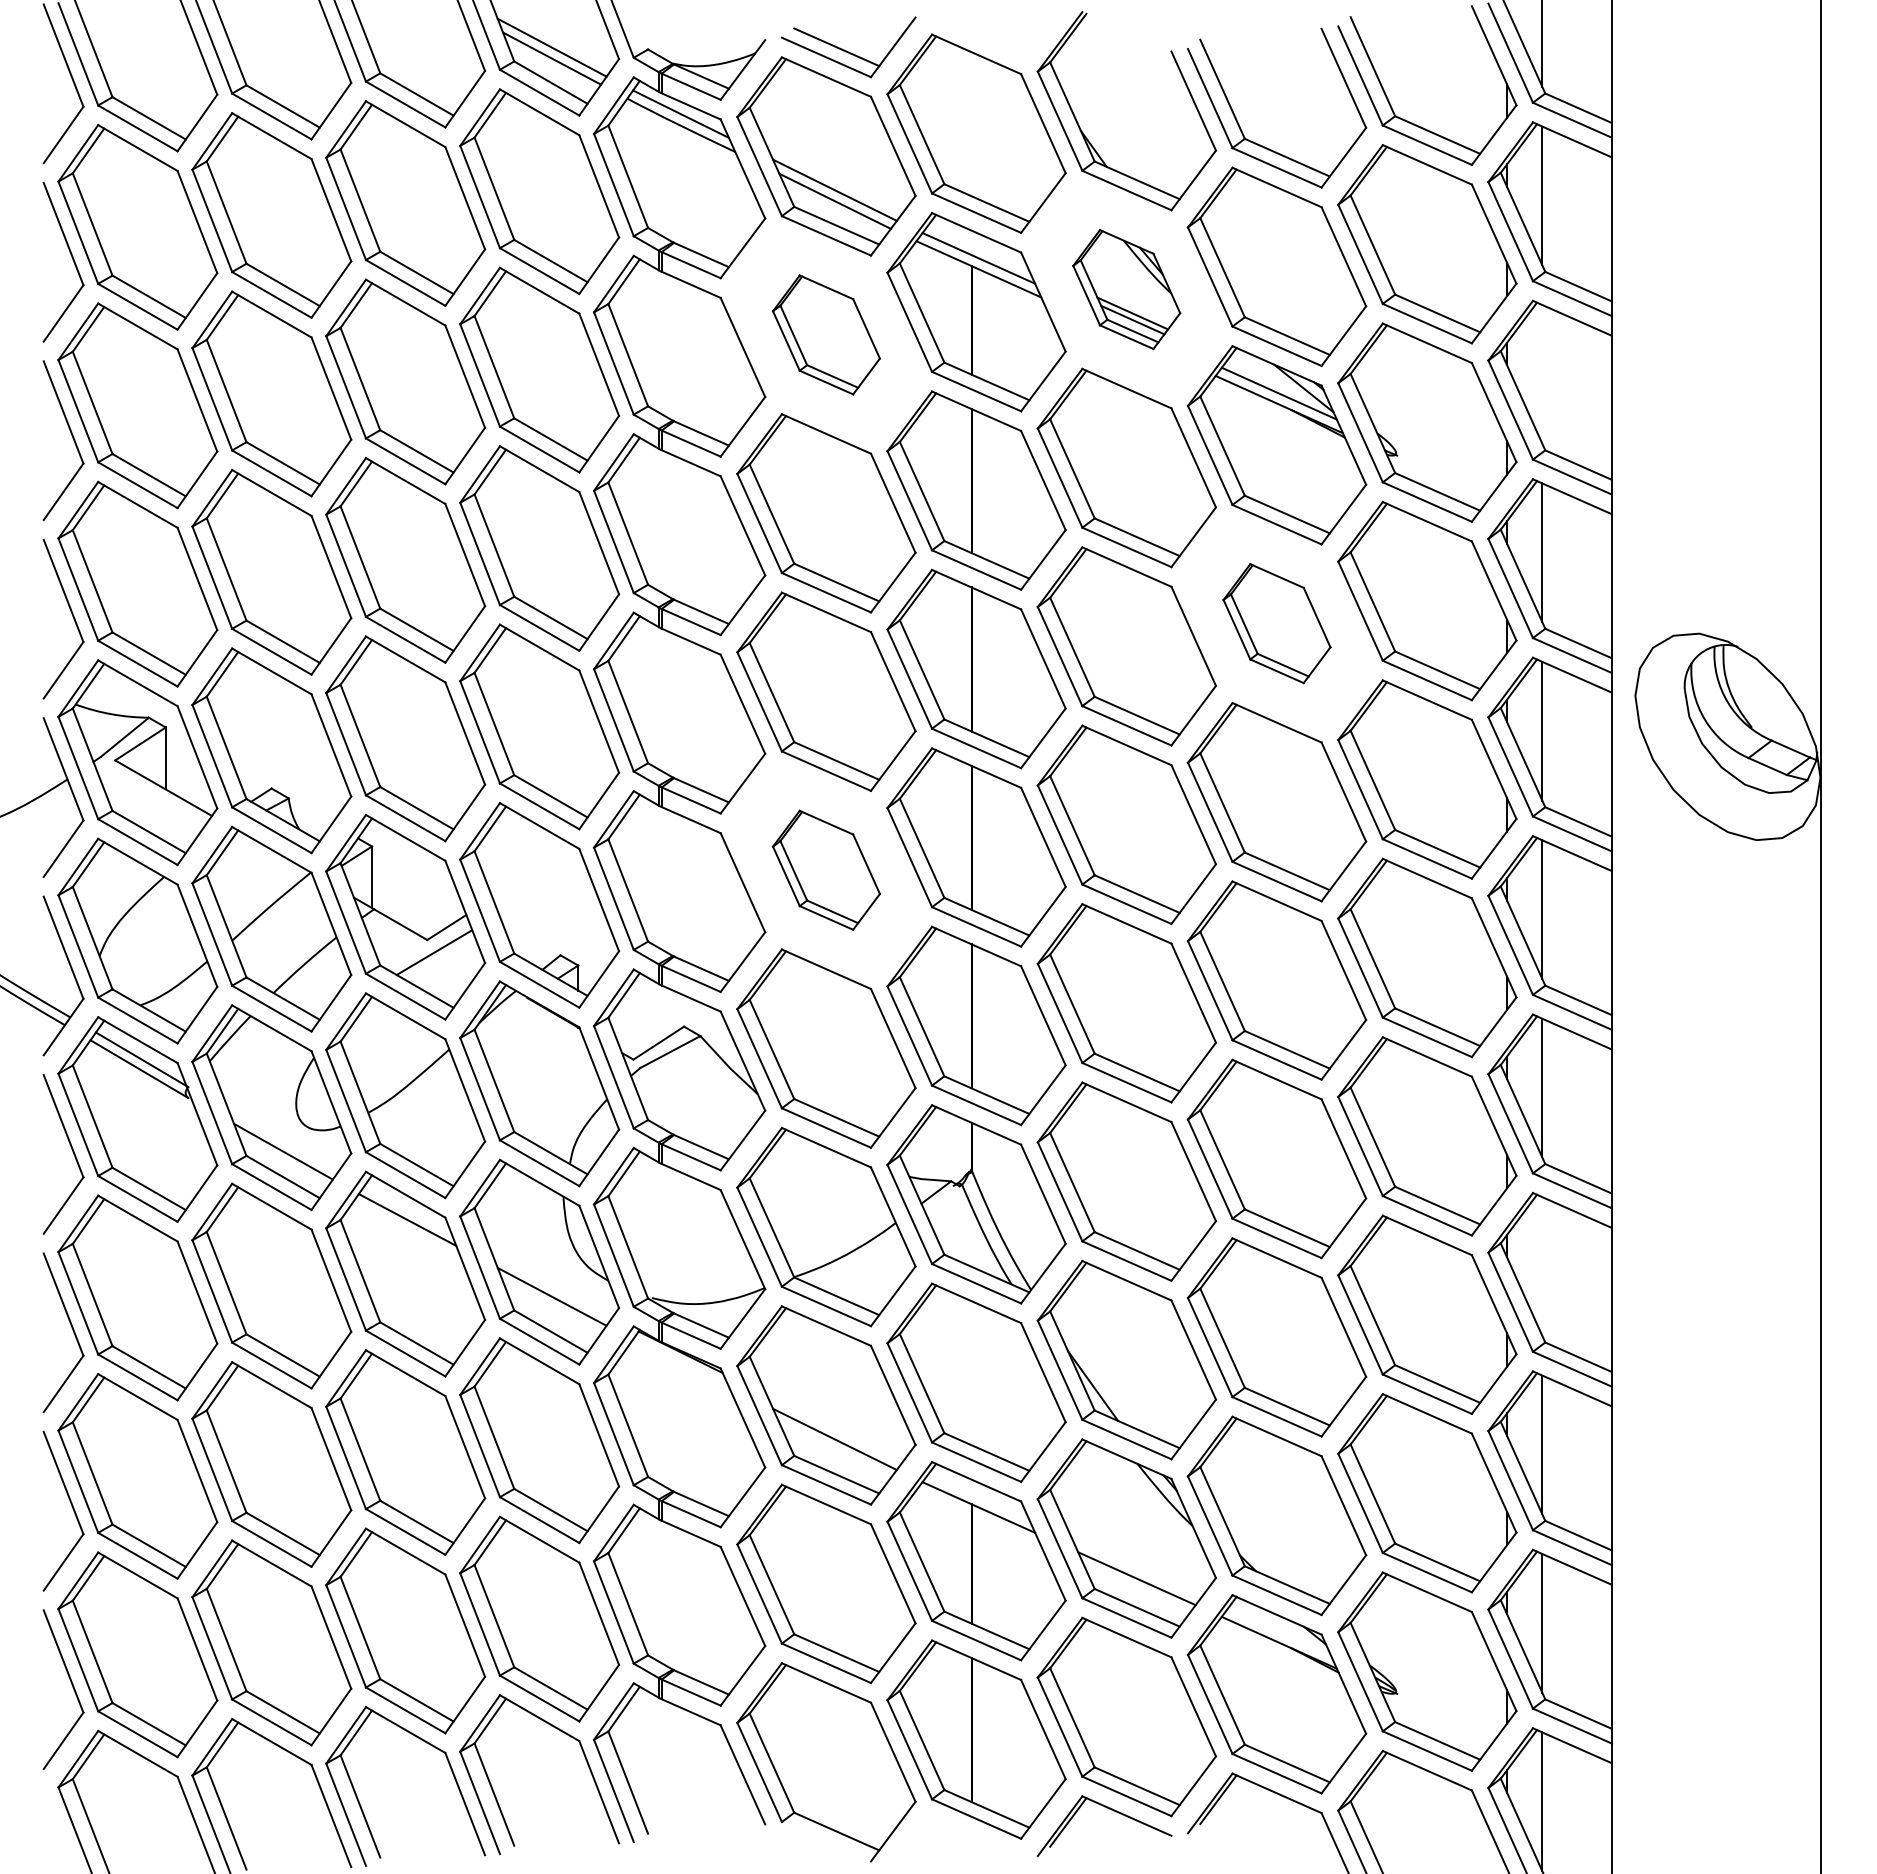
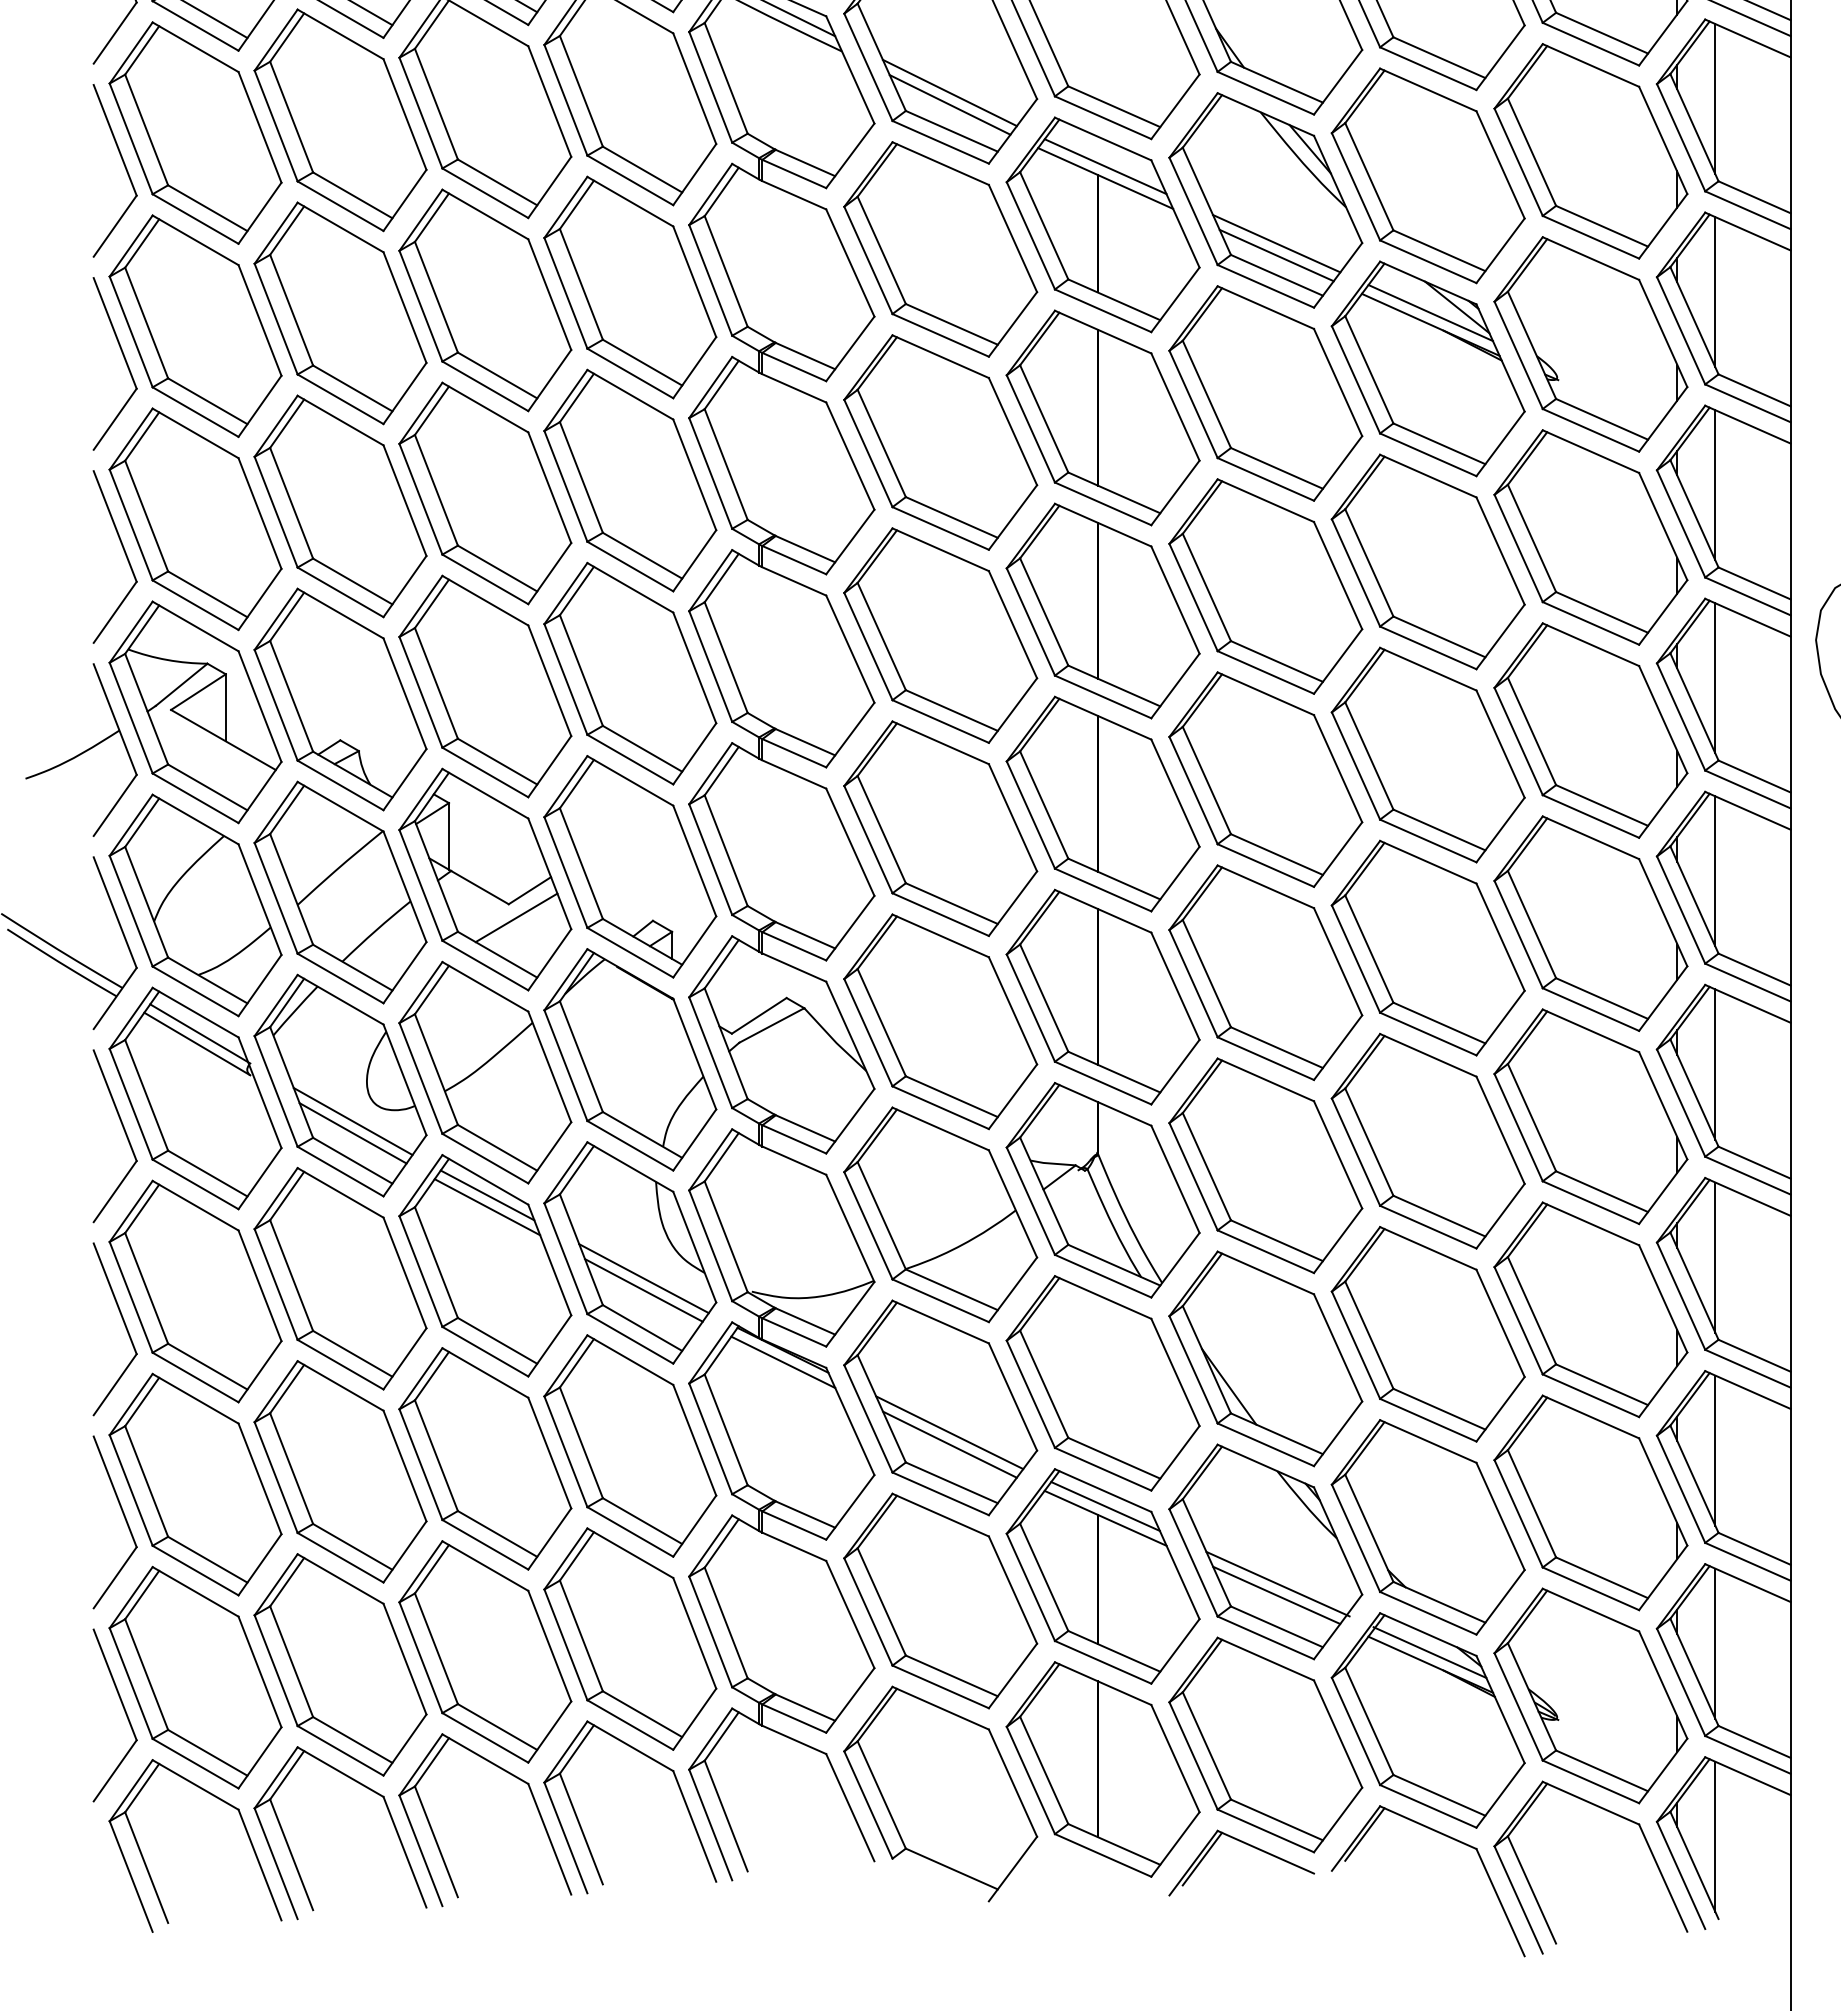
part: (1126, 289) -> (1265, 200), size x1.67
part: (826, 334) -> (940, 249), size x1.67
line: (1542, 374) -> (1715, 292), added
part: (1276, 623) -> (1427, 561), size x1.67
part: (826, 870) -> (940, 829), size x1.67
line: (283, 1140) -> (353, 1121), added
line: (407, 1209) -> (487, 1195), added
line: (1542, 1266) -> (1715, 1257), added
line: (552, 1285) -> (644, 1278), added
line: (681, 1363) -> (783, 1362), added
line: (834, 1428) -> (949, 1432), added
line: (978, 1496) -> (1105, 1506), added
line: (1138, 1568) -> (1278, 1584), added
line: (1278, 1631) -> (1429, 1652), added

